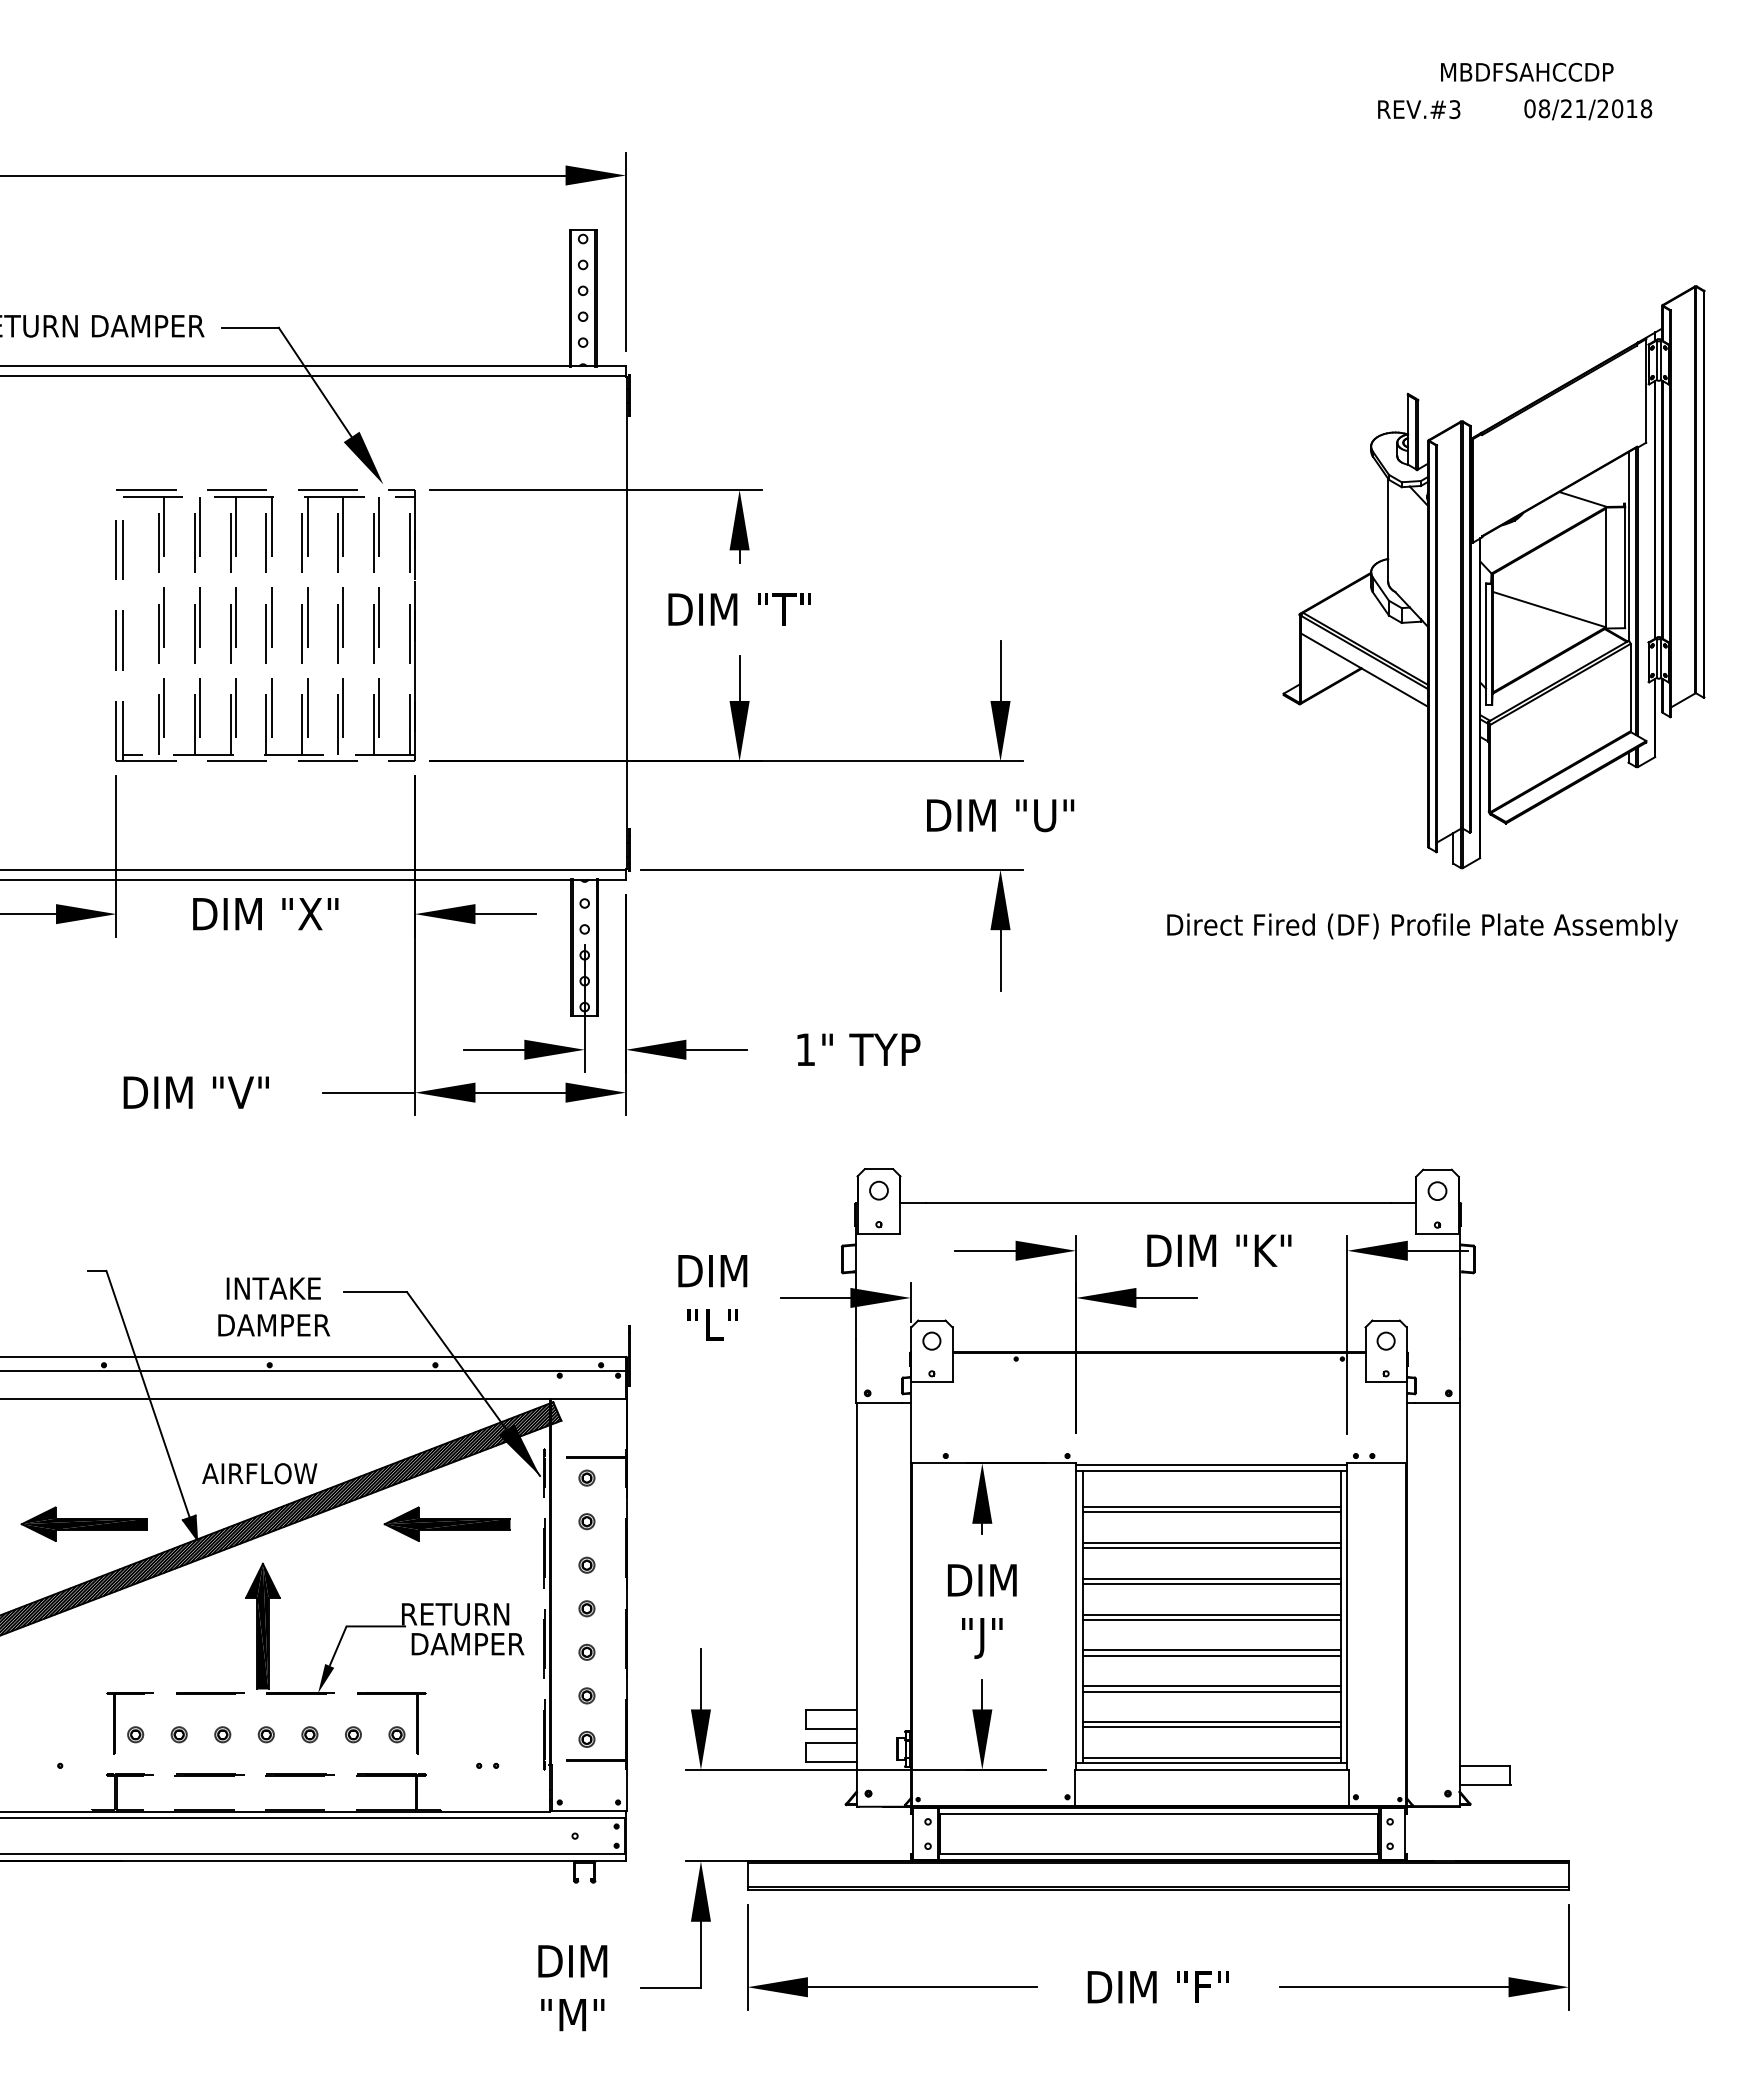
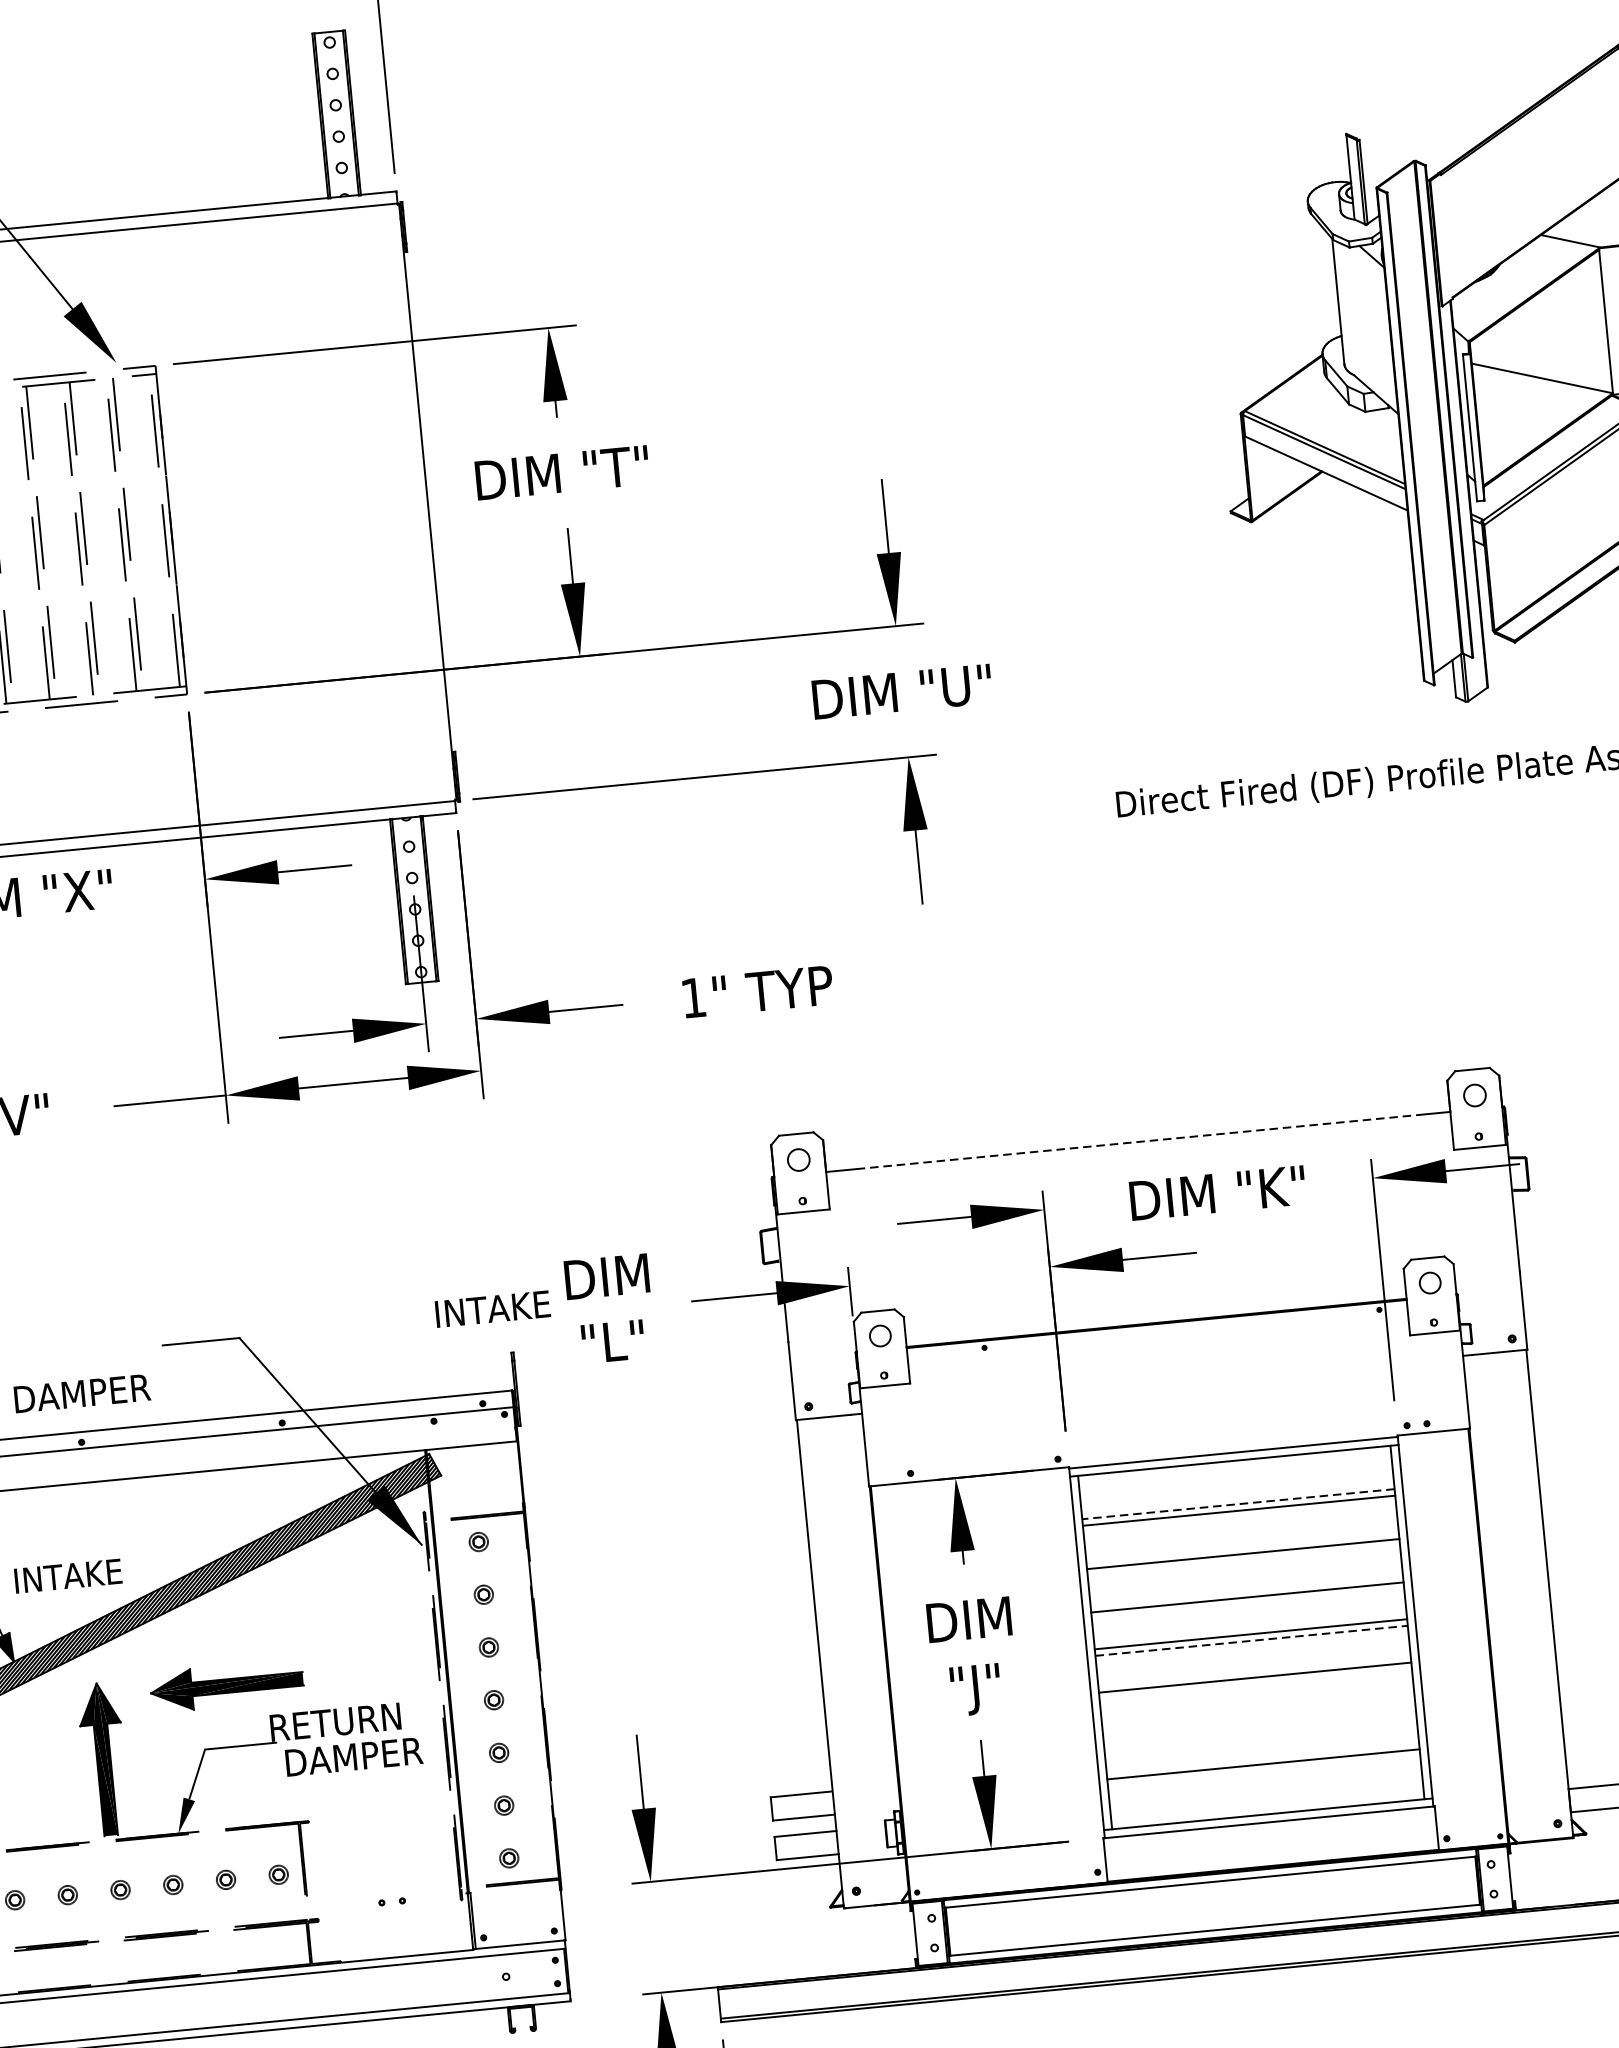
line: (1158, 1202) -> (1138, 1141), solid -> dashed
text: (273, 1288) -> (492, 1309), moved
text: (259, 1473) -> (81, 1574), AIRFLOW -> INTAKE
line: (1211, 1507) -> (1238, 1504), solid -> dashed
part: (446, 1523) -> (225, 1685), moved
line: (1211, 1542) -> (1242, 1547), removed
line: (1211, 1578) -> (1246, 1590), removed
line: (1212, 1619) -> (1252, 1640), solid -> dashed
line: (1211, 1655) -> (1255, 1683), removed
line: (1211, 1686) -> (1259, 1721), removed
line: (1211, 1691) -> (1259, 1727), removed
line: (1211, 1727) -> (1263, 1771), removed
line: (1211, 1757) -> (1267, 1807), removed

